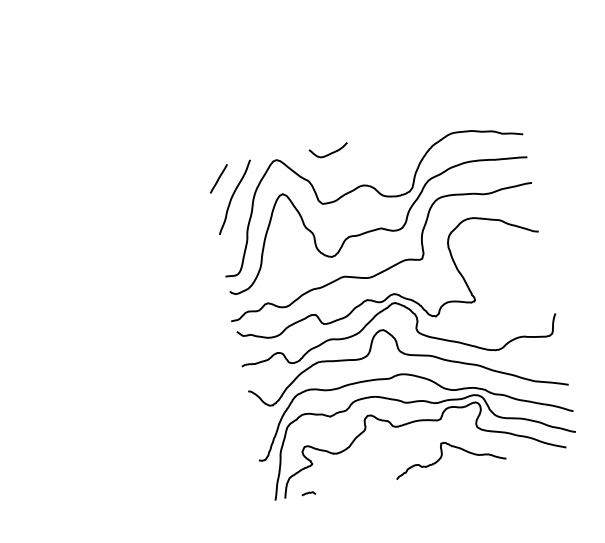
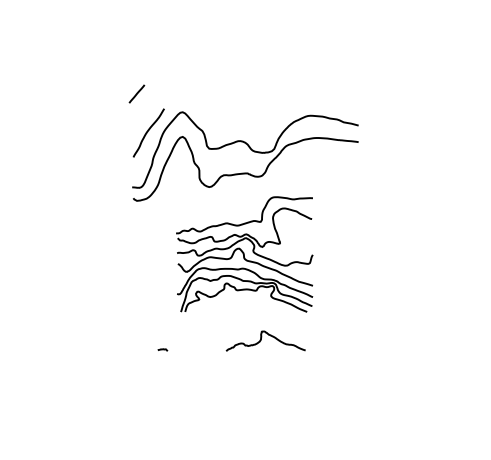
curve: (330, 152) -> (221, 113), removed
line: (218, 178) -> (136, 93), moved
part: (397, 341) -> (244, 254), size x0.6

